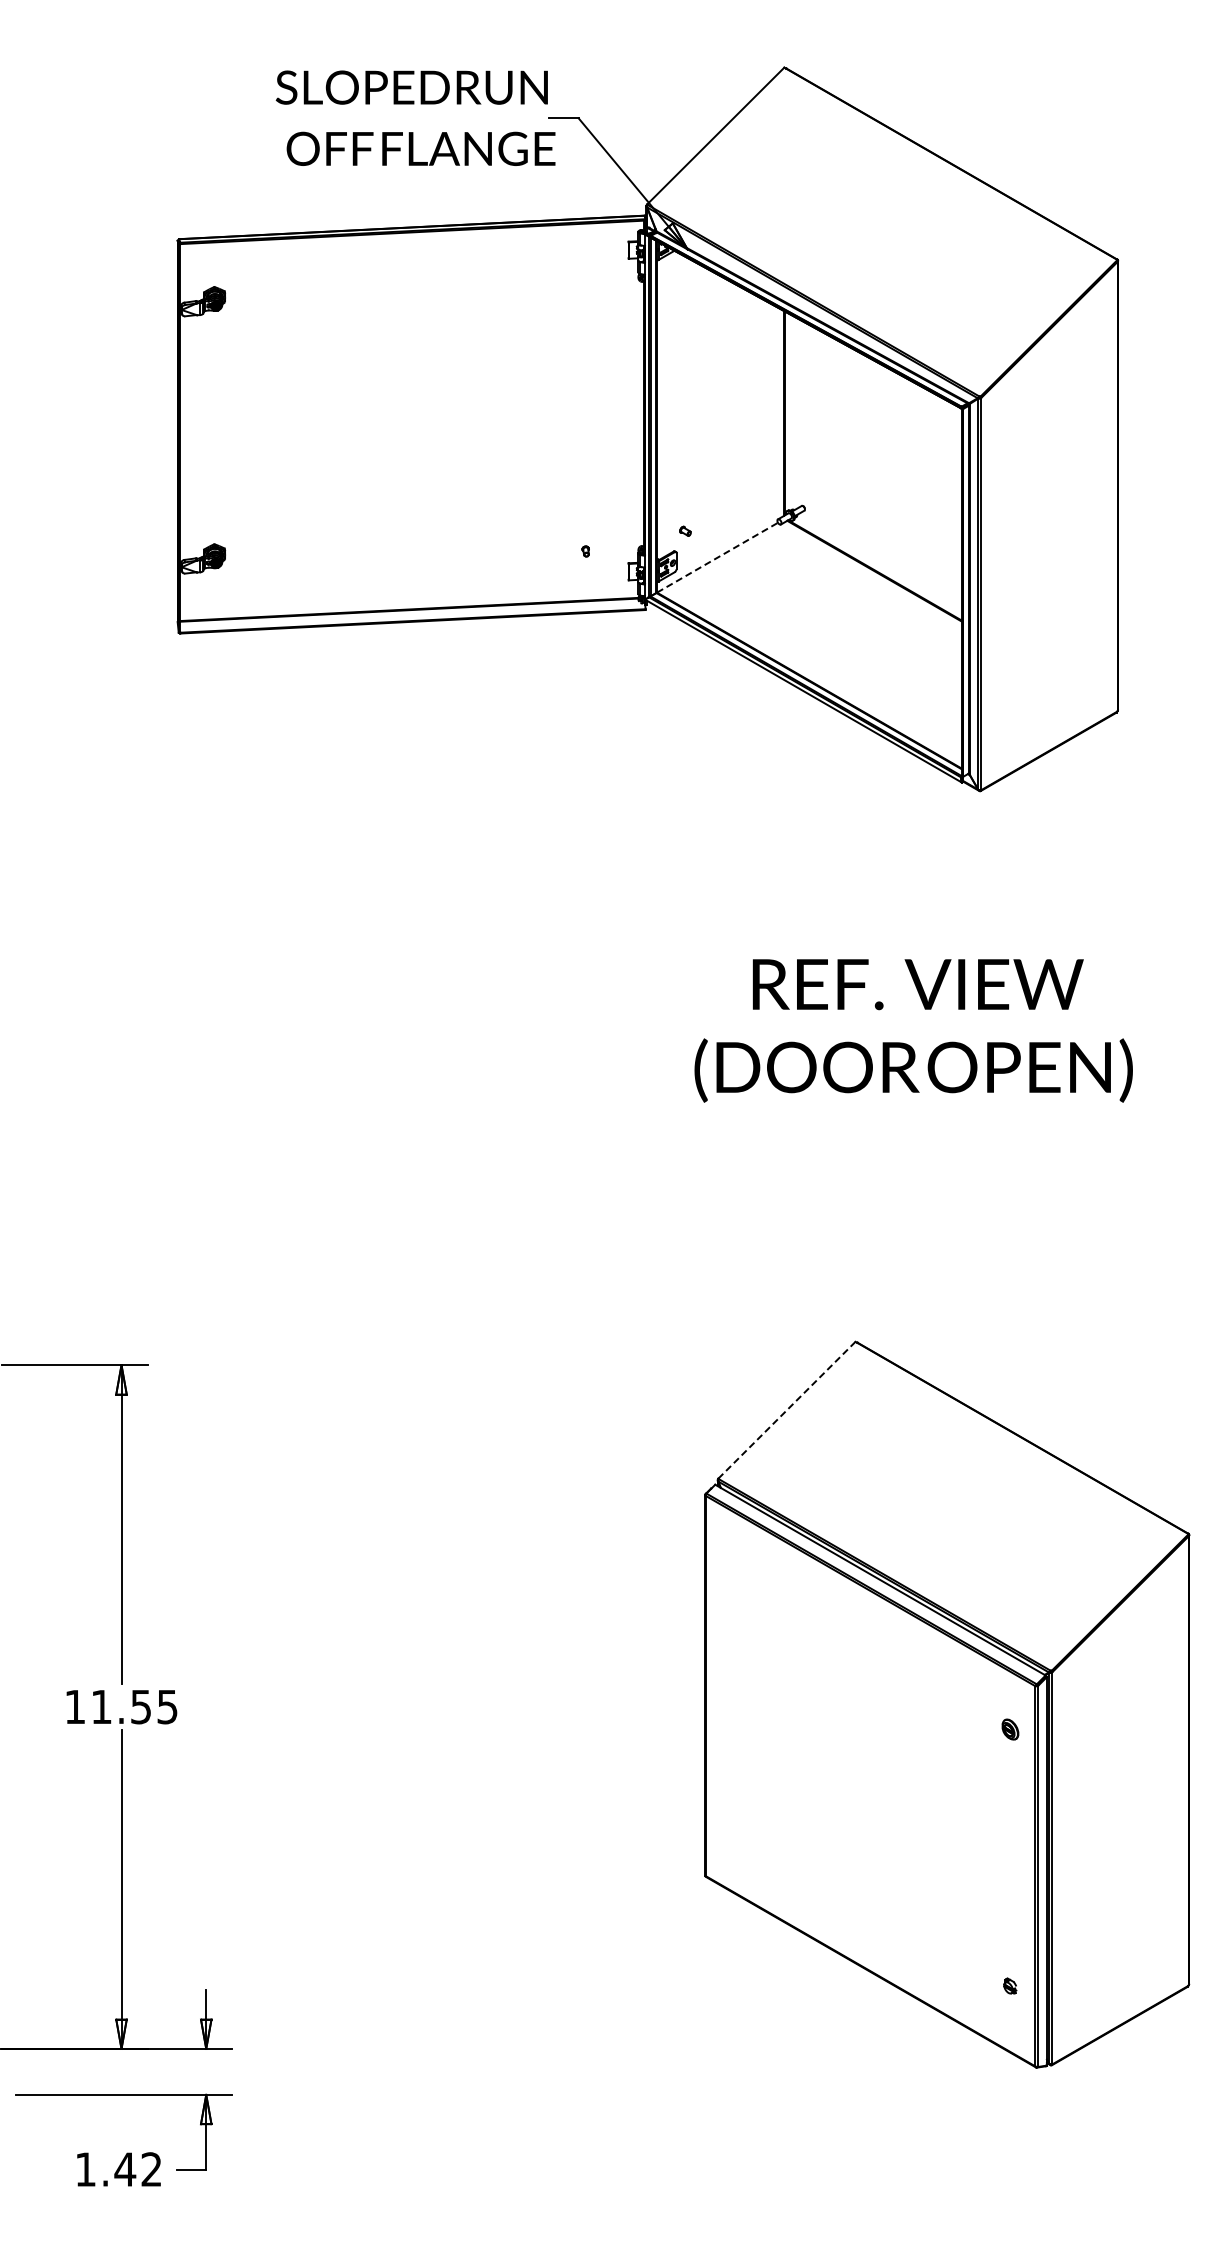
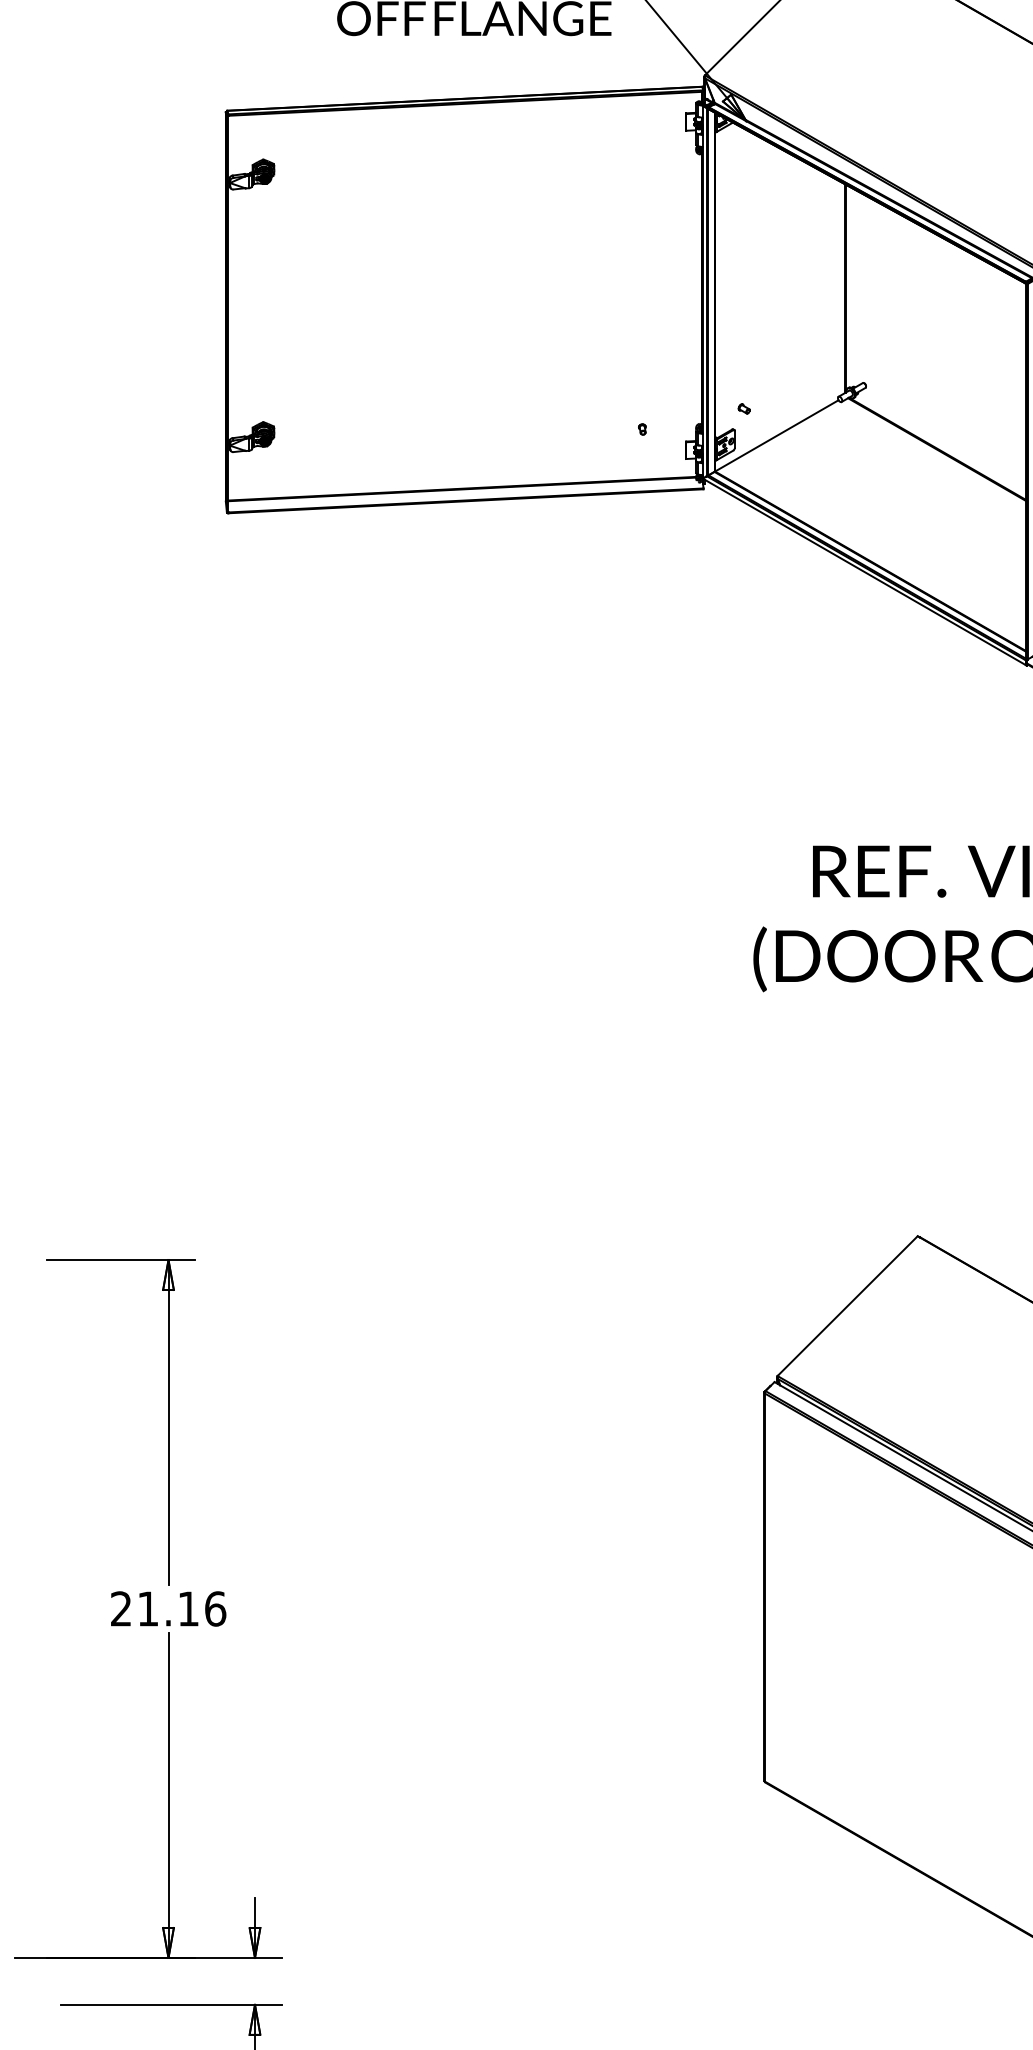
line: (717, 557) -> (776, 435), dashed -> solid
line: (786, 1410) -> (847, 1306), dashed -> solid
text: (121, 1706) -> (168, 1608), 11.55 -> 21.16

